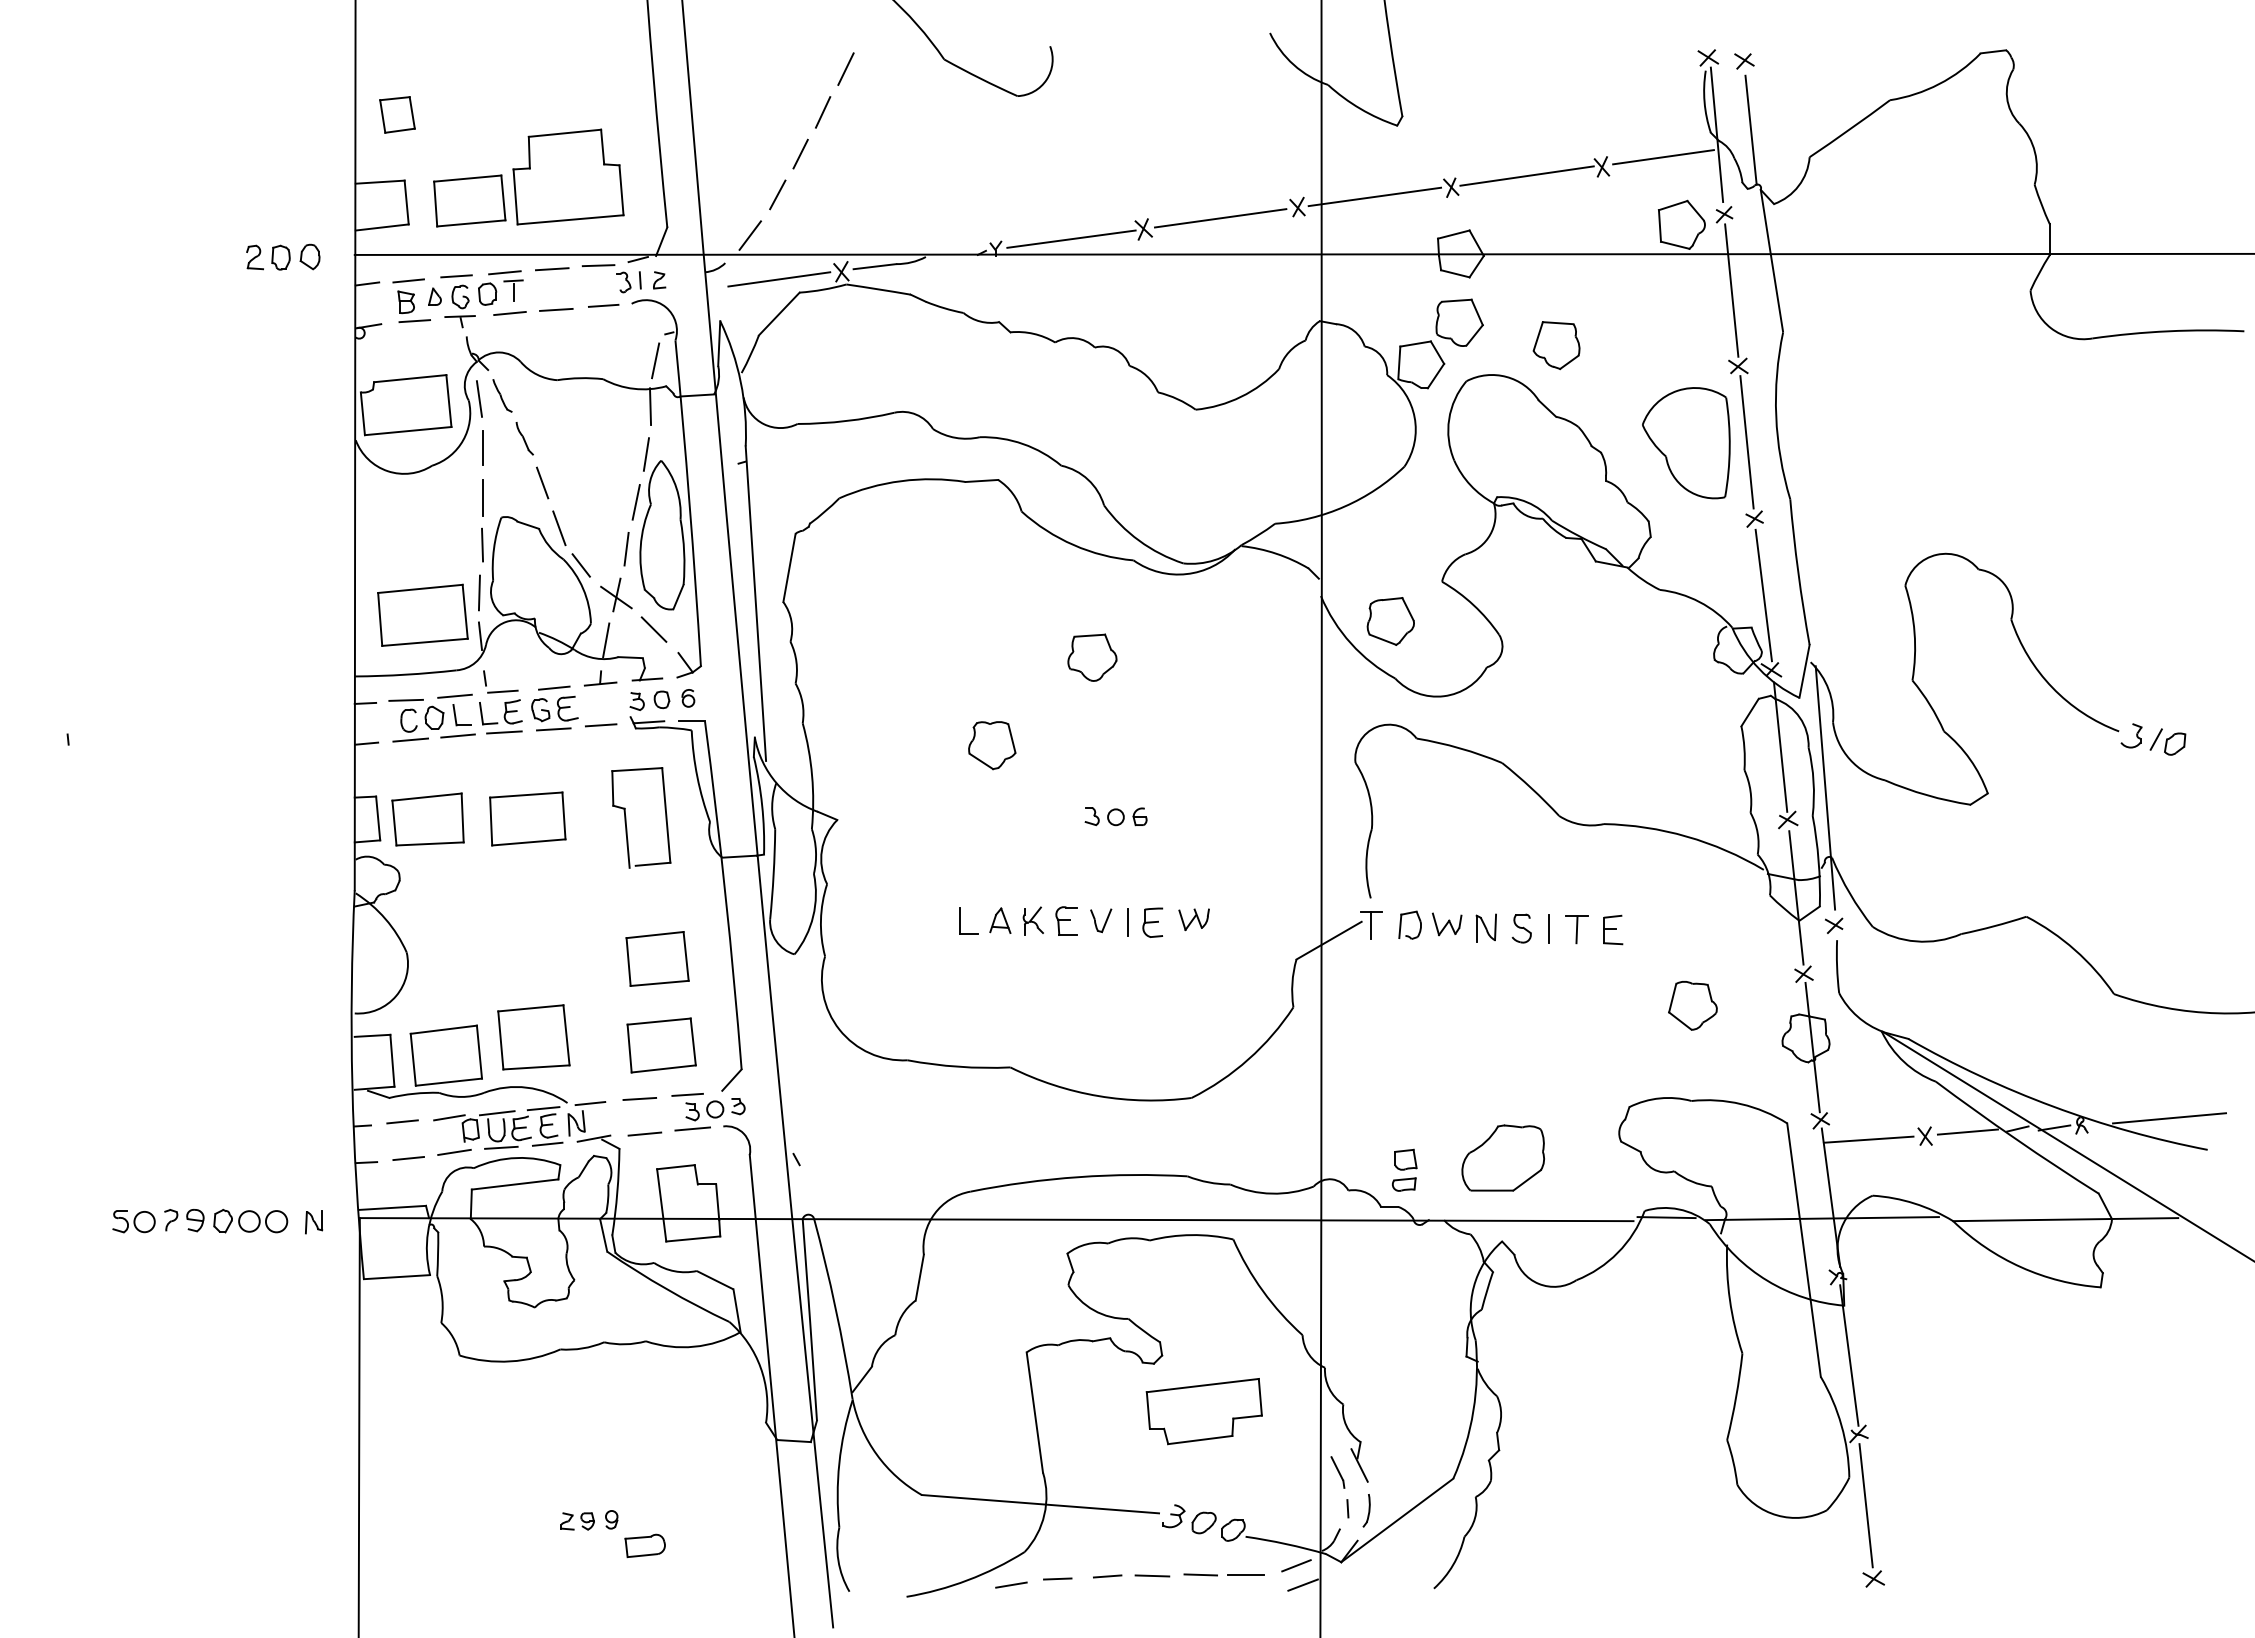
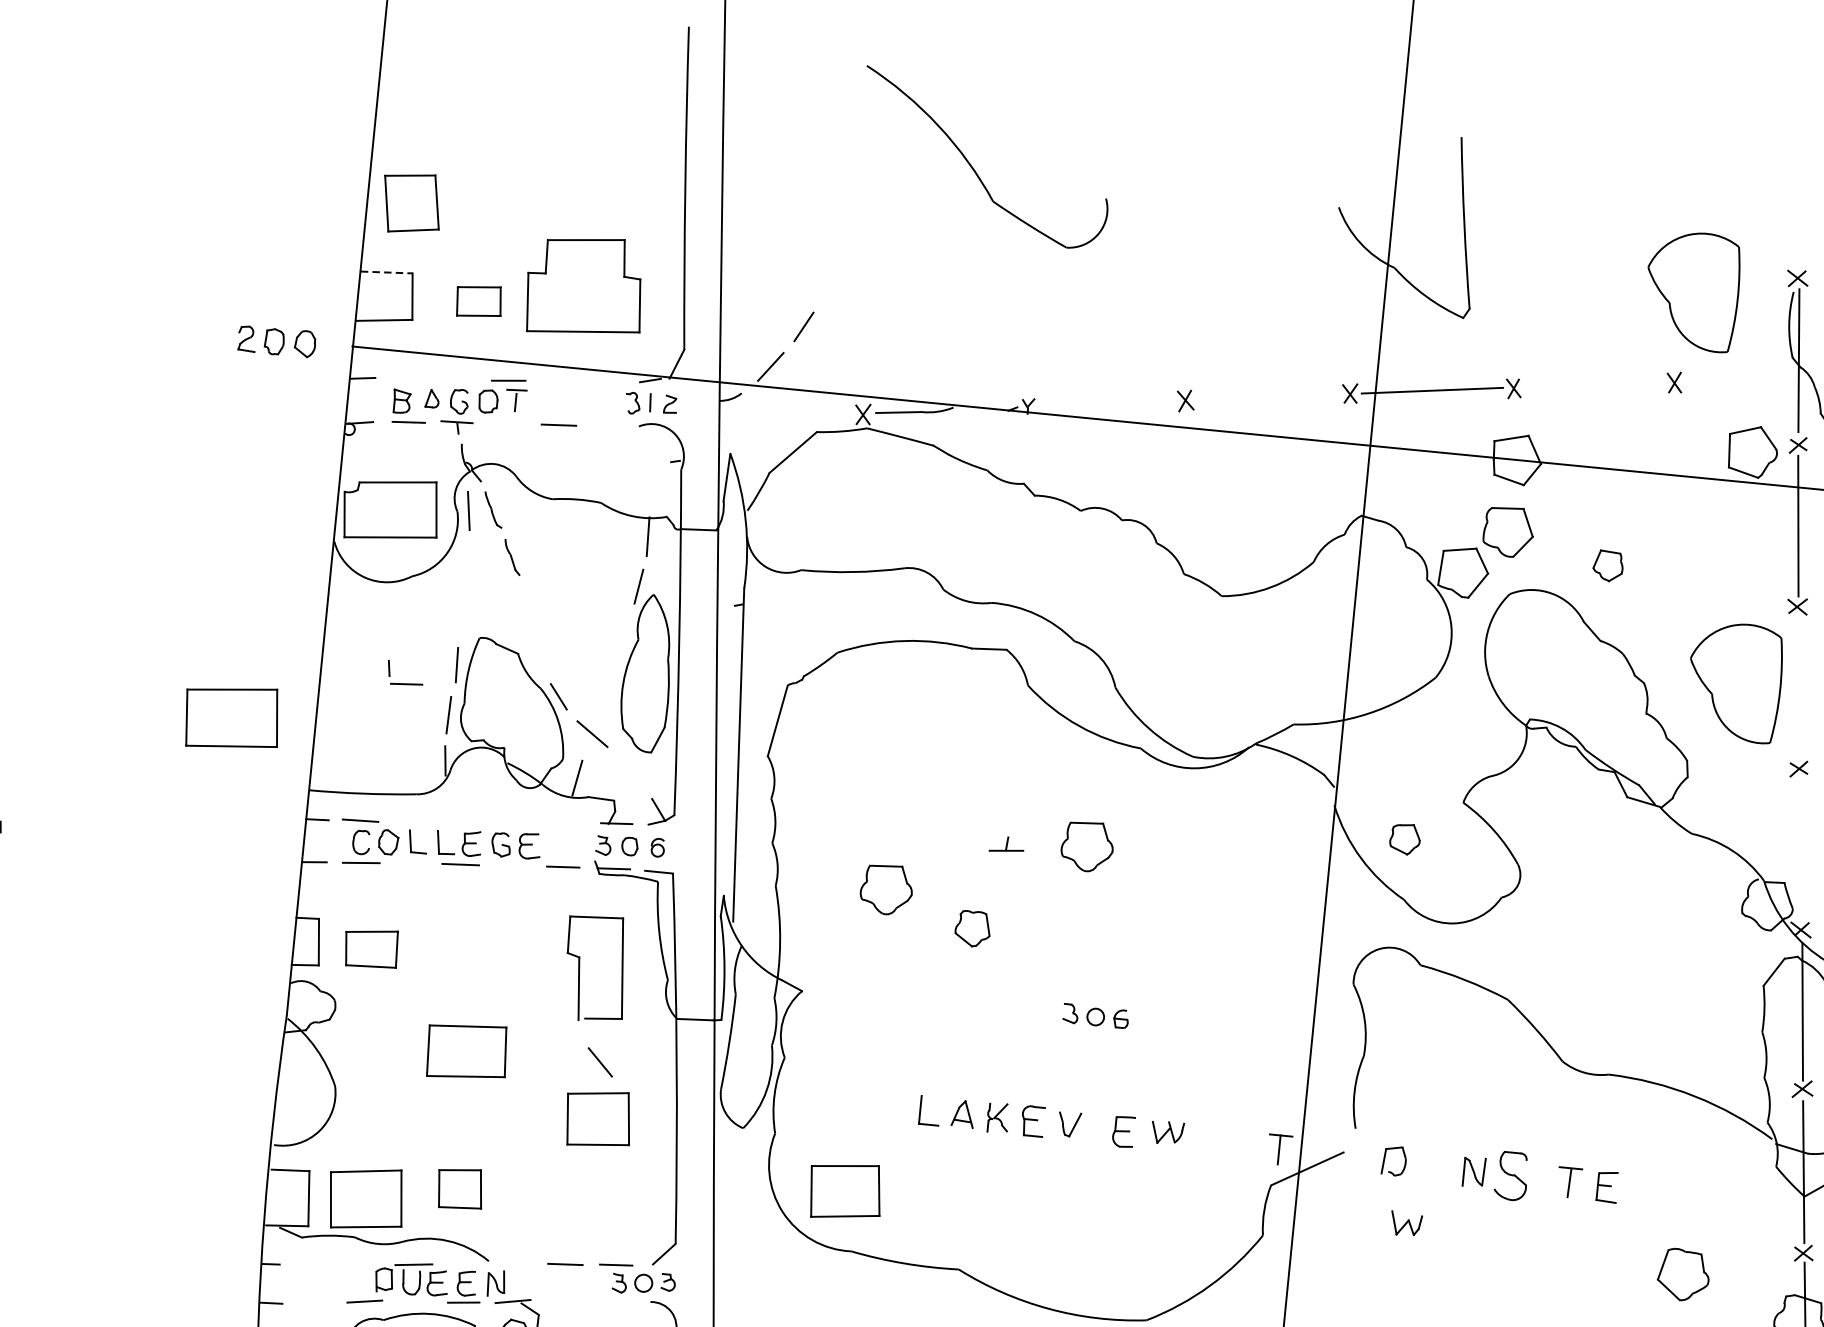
line: (845, 68) -> (888, 200), removed
part: (1610, 79) -> (1692, 291), added
line: (822, 112) -> (859, 244), removed
part: (397, 114) -> (411, 203), size x1.6
line: (800, 153) -> (832, 285), removed
line: (1663, 157) -> (1740, 378), removed
line: (1526, 175) -> (1594, 383), removed
line: (380, 182) -> (387, 272), solid -> dashed
part: (469, 200) -> (478, 301), size x0.6
line: (1220, 218) -> (1267, 397), removed
line: (1071, 238) -> (1108, 403), removed
line: (598, 265) -> (607, 382), removed
line: (551, 269) -> (558, 382), removed
line: (456, 276) -> (457, 379), removed
line: (779, 279) -> (797, 416), removed
line: (408, 280) -> (406, 378), removed
line: (603, 305) -> (609, 425), removed
line: (509, 313) -> (509, 424), removed
part: (1556, 345) -> (1608, 565), size x0.6
line: (655, 360) -> (658, 488), removed
line: (1746, 442) -> (1798, 687), removed
line: (482, 447) -> (467, 562), removed
line: (542, 482) -> (526, 605), removed
line: (483, 497) -> (462, 615), removed
line: (635, 502) -> (622, 636), removed
line: (559, 528) -> (539, 655), removed
line: (626, 548) -> (608, 683), removed
line: (616, 594) -> (592, 730), removed
line: (1763, 595) -> (1800, 850), removed
part: (422, 614) -> (231, 716), moved
part: (1390, 621) -> (1404, 839), size x0.6
line: (653, 629) -> (599, 1062), moved
part: (600, 678) -> (1006, 844), moved
line: (554, 687) -> (518, 822), removed
part: (501, 690) -> (405, 682), moved
line: (454, 695) -> (411, 820), removed
part: (907, 716) -> (886, 889), added
line: (553, 729) -> (512, 866), removed
line: (457, 735) -> (410, 862), removed
part: (992, 745) -> (973, 928), size x0.7
part: (527, 818) -> (466, 1051), moved
part: (427, 819) -> (370, 948), size x0.7
line: (1127, 922) -> (1097, 1129), removed
part: (1447, 924) -> (1406, 1224), moved
part: (1371, 925) -> (1279, 1150), moved
part: (1521, 928) -> (1511, 1176), size x1.6
line: (1548, 928) -> (1539, 1178), removed
part: (533, 1037) -> (459, 1188), size x0.6
part: (661, 1045) -> (845, 1191), moved
line: (590, 1103) -> (513, 1264), removed
line: (543, 1108) -> (463, 1264), removed
line: (449, 1117) -> (363, 1264), removed
line: (402, 1121) -> (313, 1263), removed
line: (692, 1128) -> (617, 1300), removed
line: (644, 1133) -> (566, 1301), removed
line: (501, 1147) -> (414, 1301), removed
line: (408, 1158) -> (315, 1303), removed

